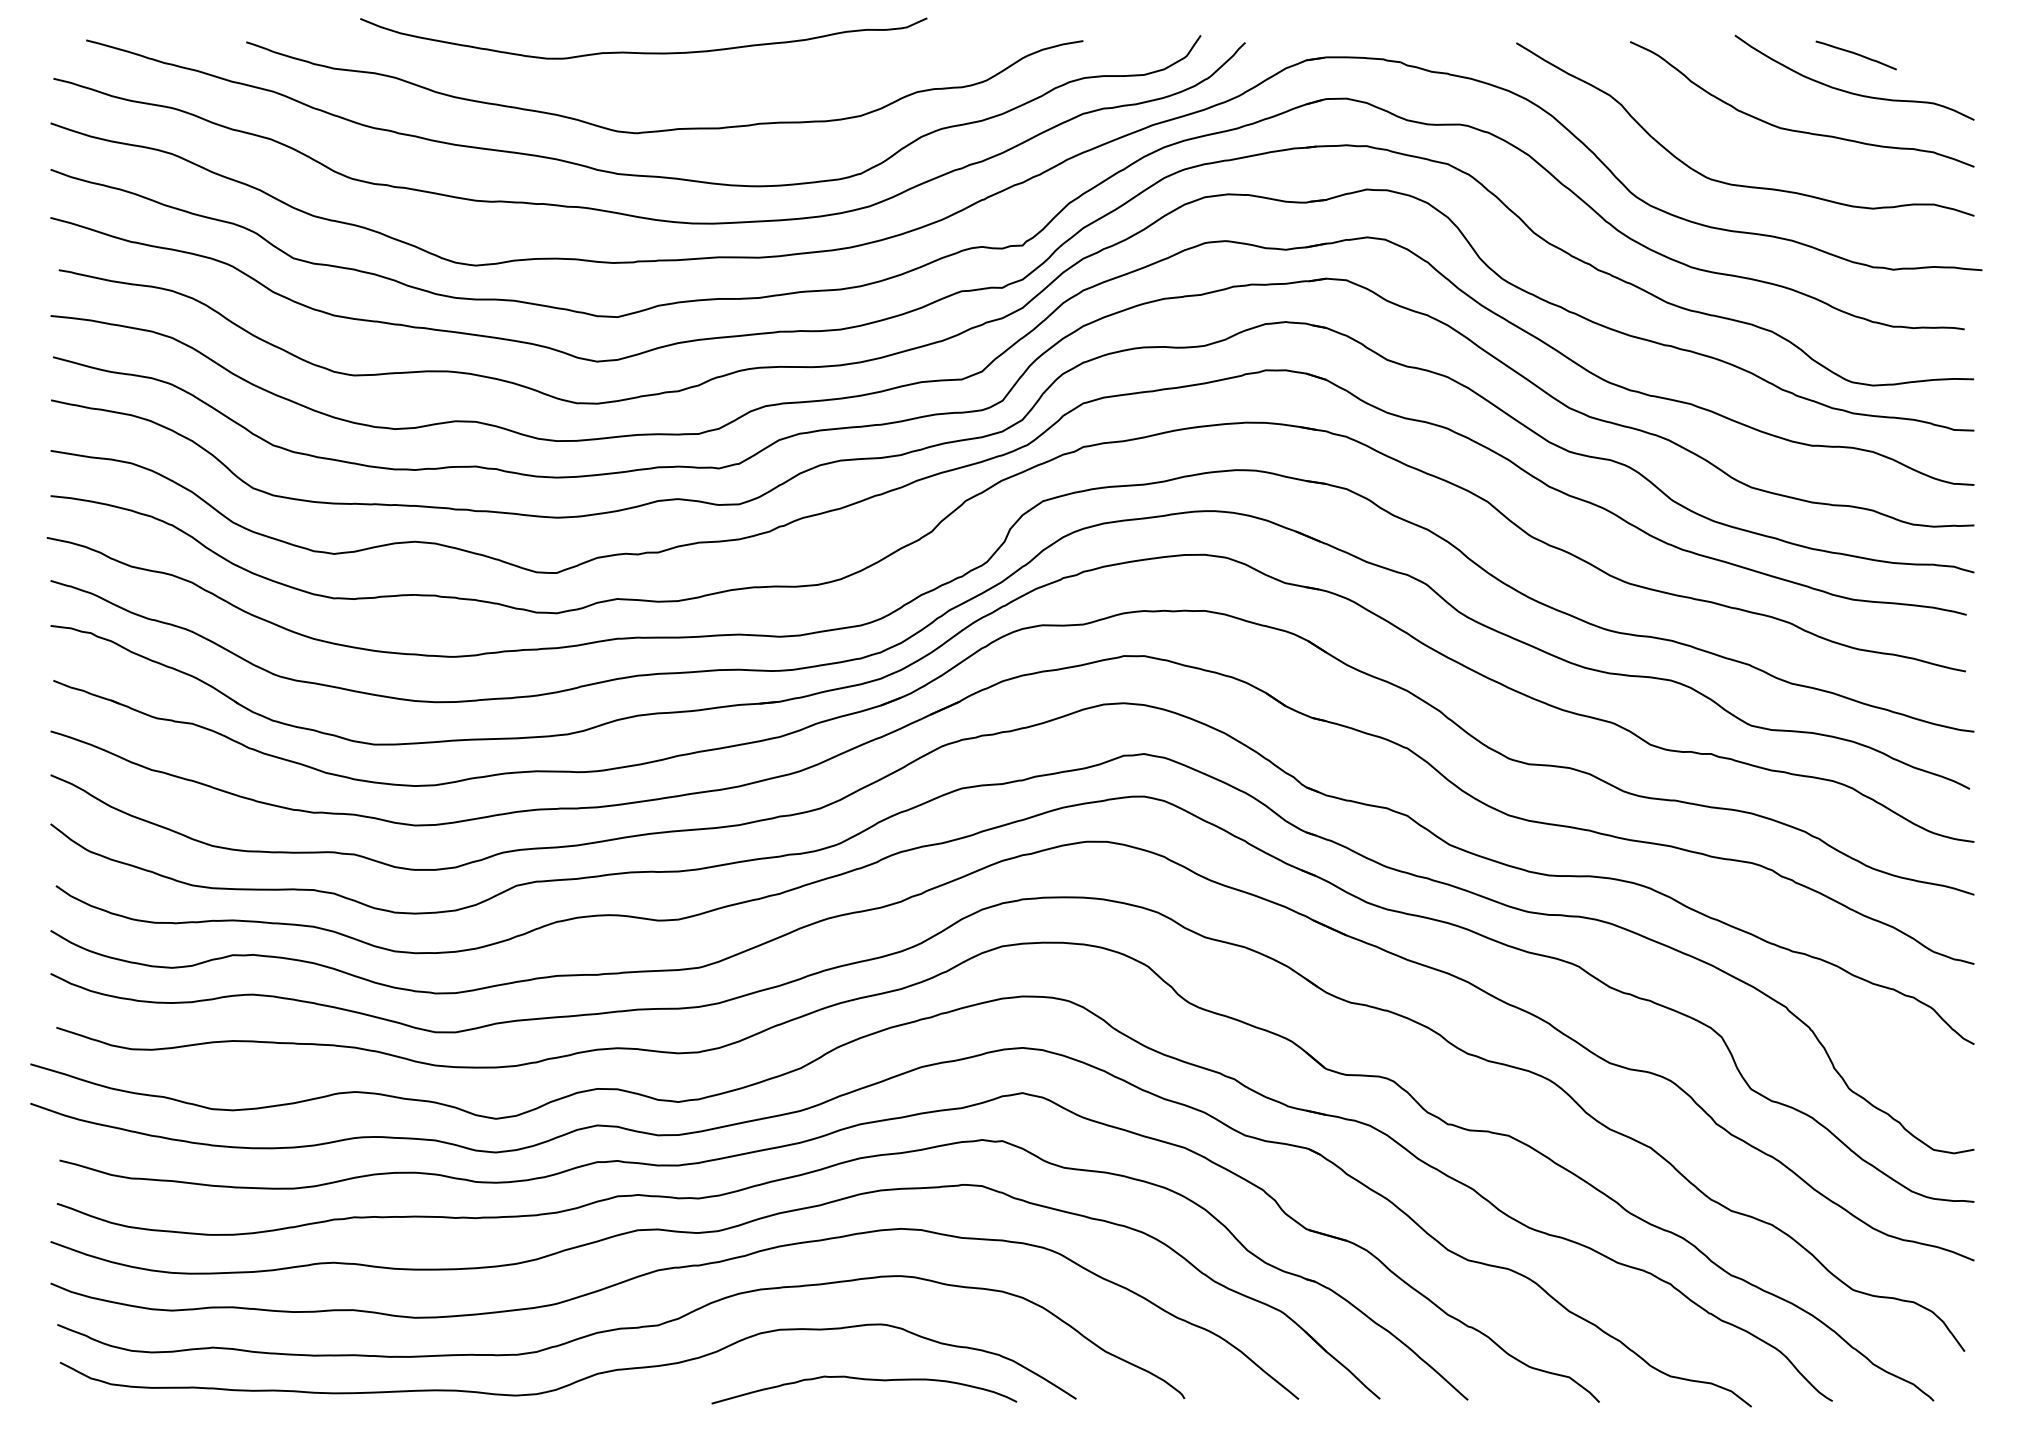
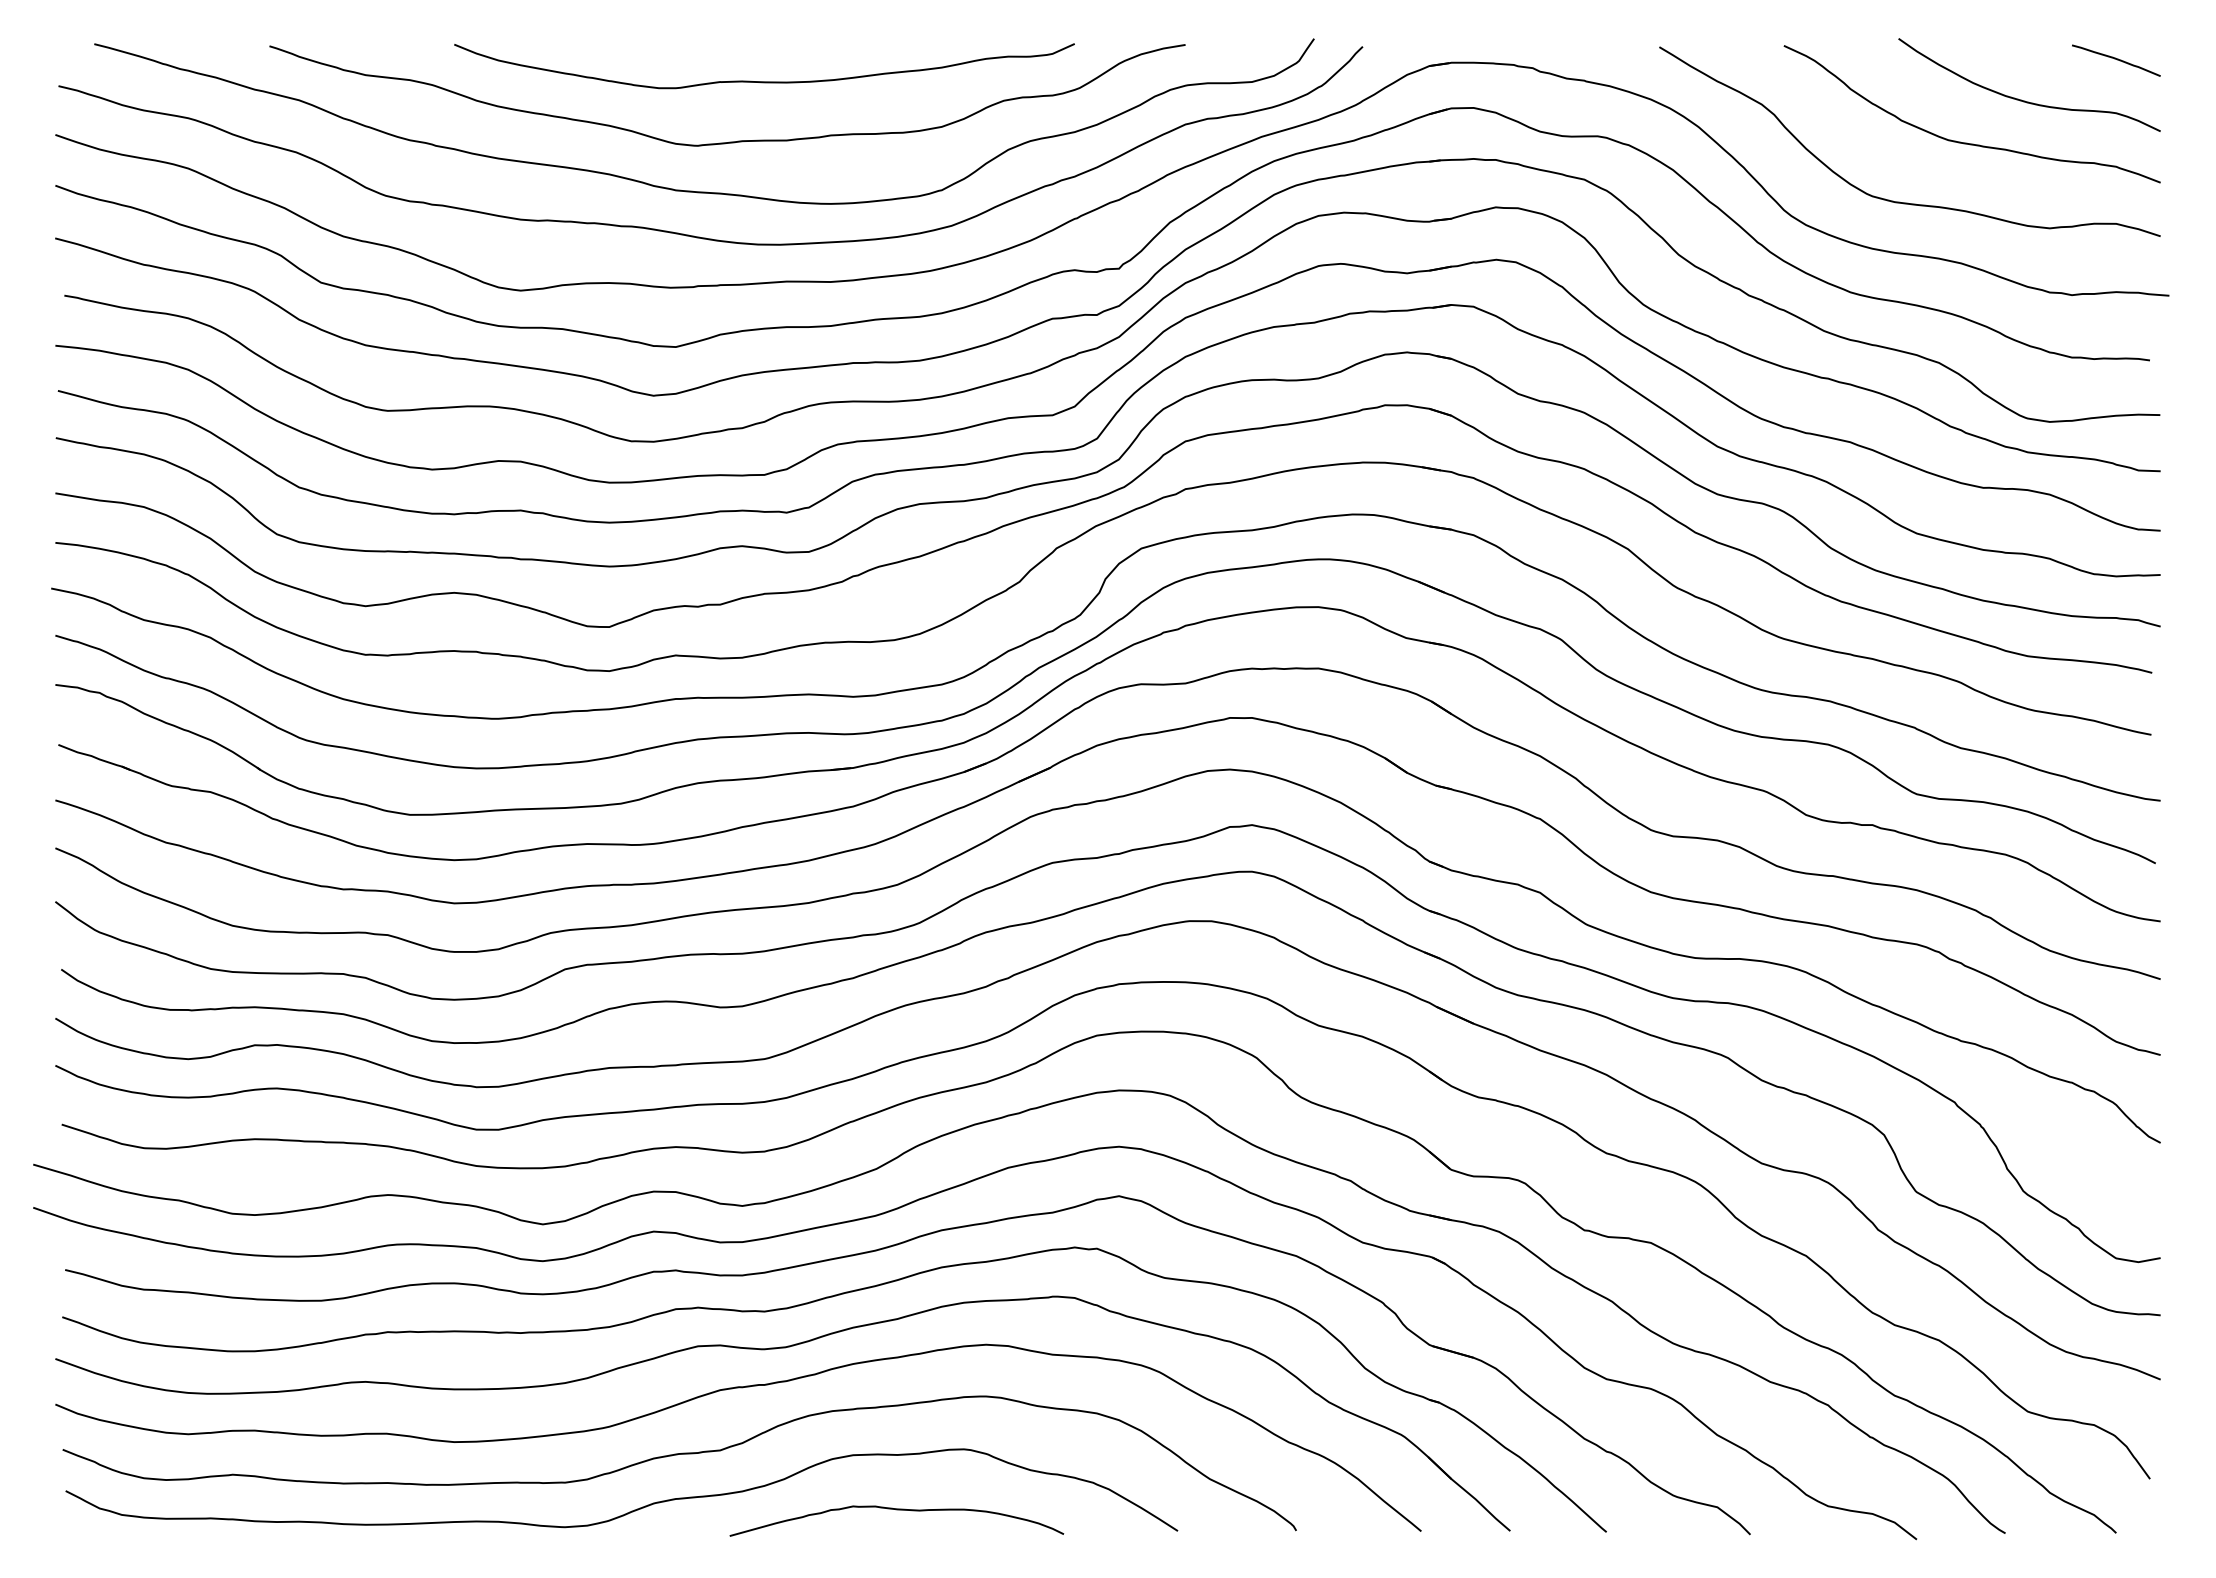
curve: (643, 52) -> (764, 81), moved
curve: (1856, 54) -> (2116, 59), moved
curve: (864, 1380) -> (896, 1510), moved

